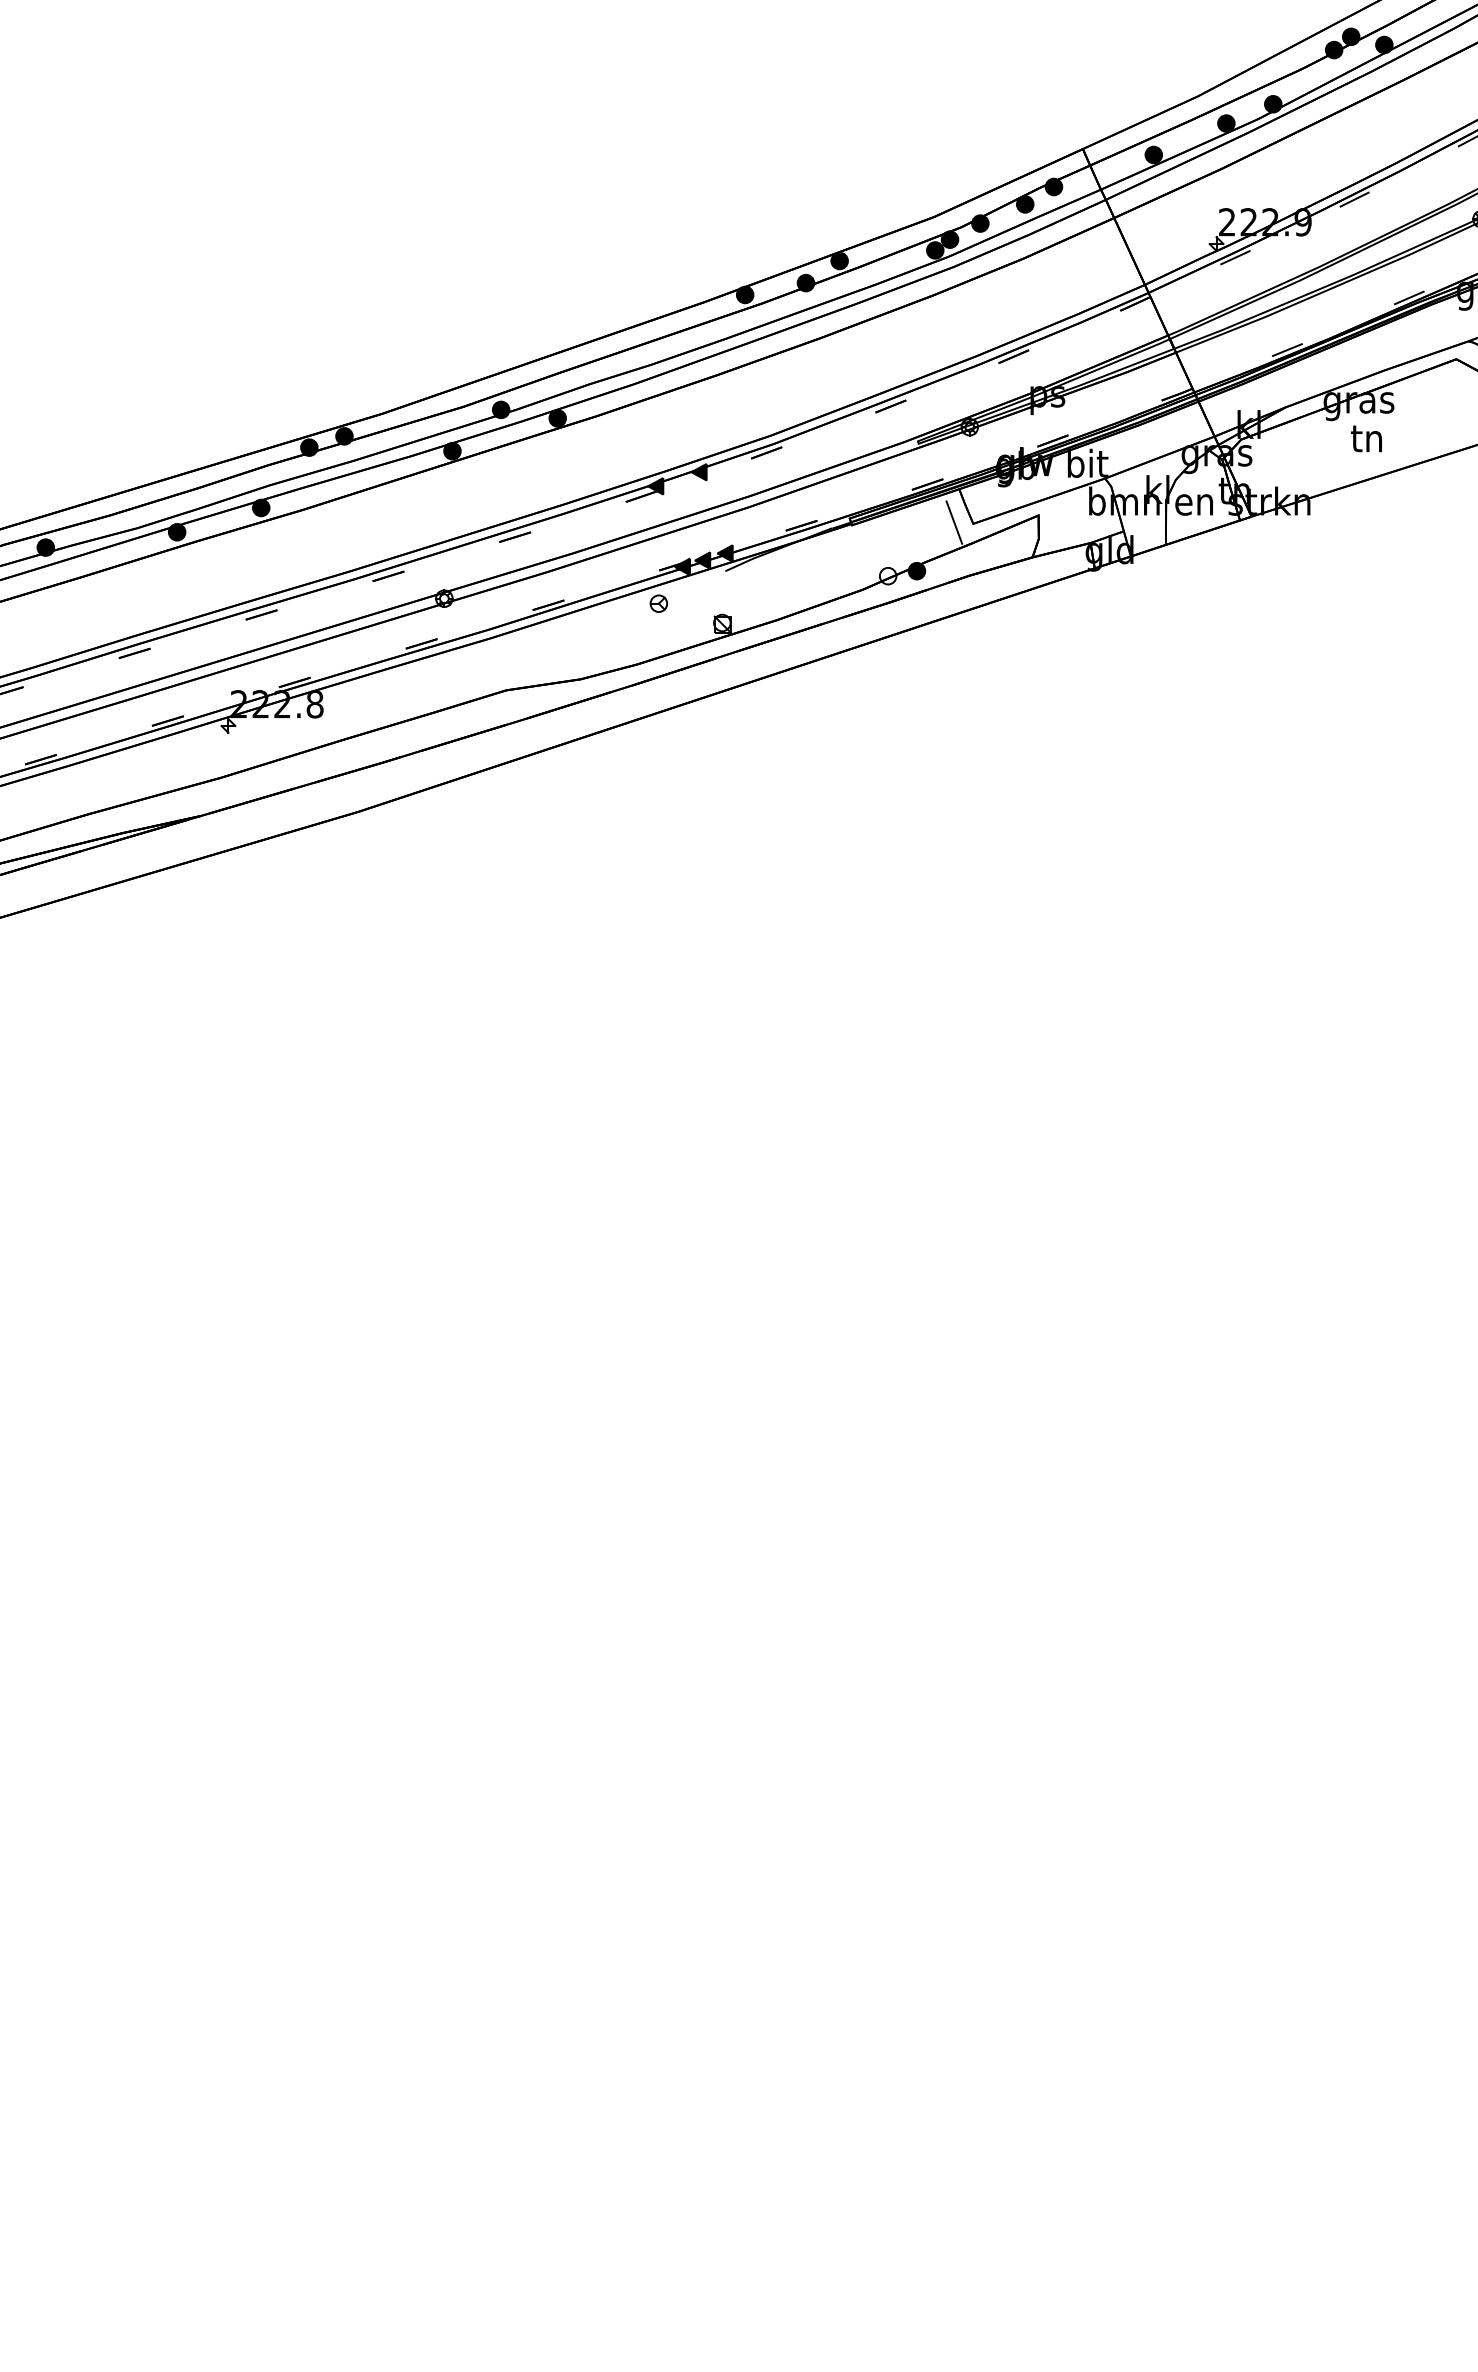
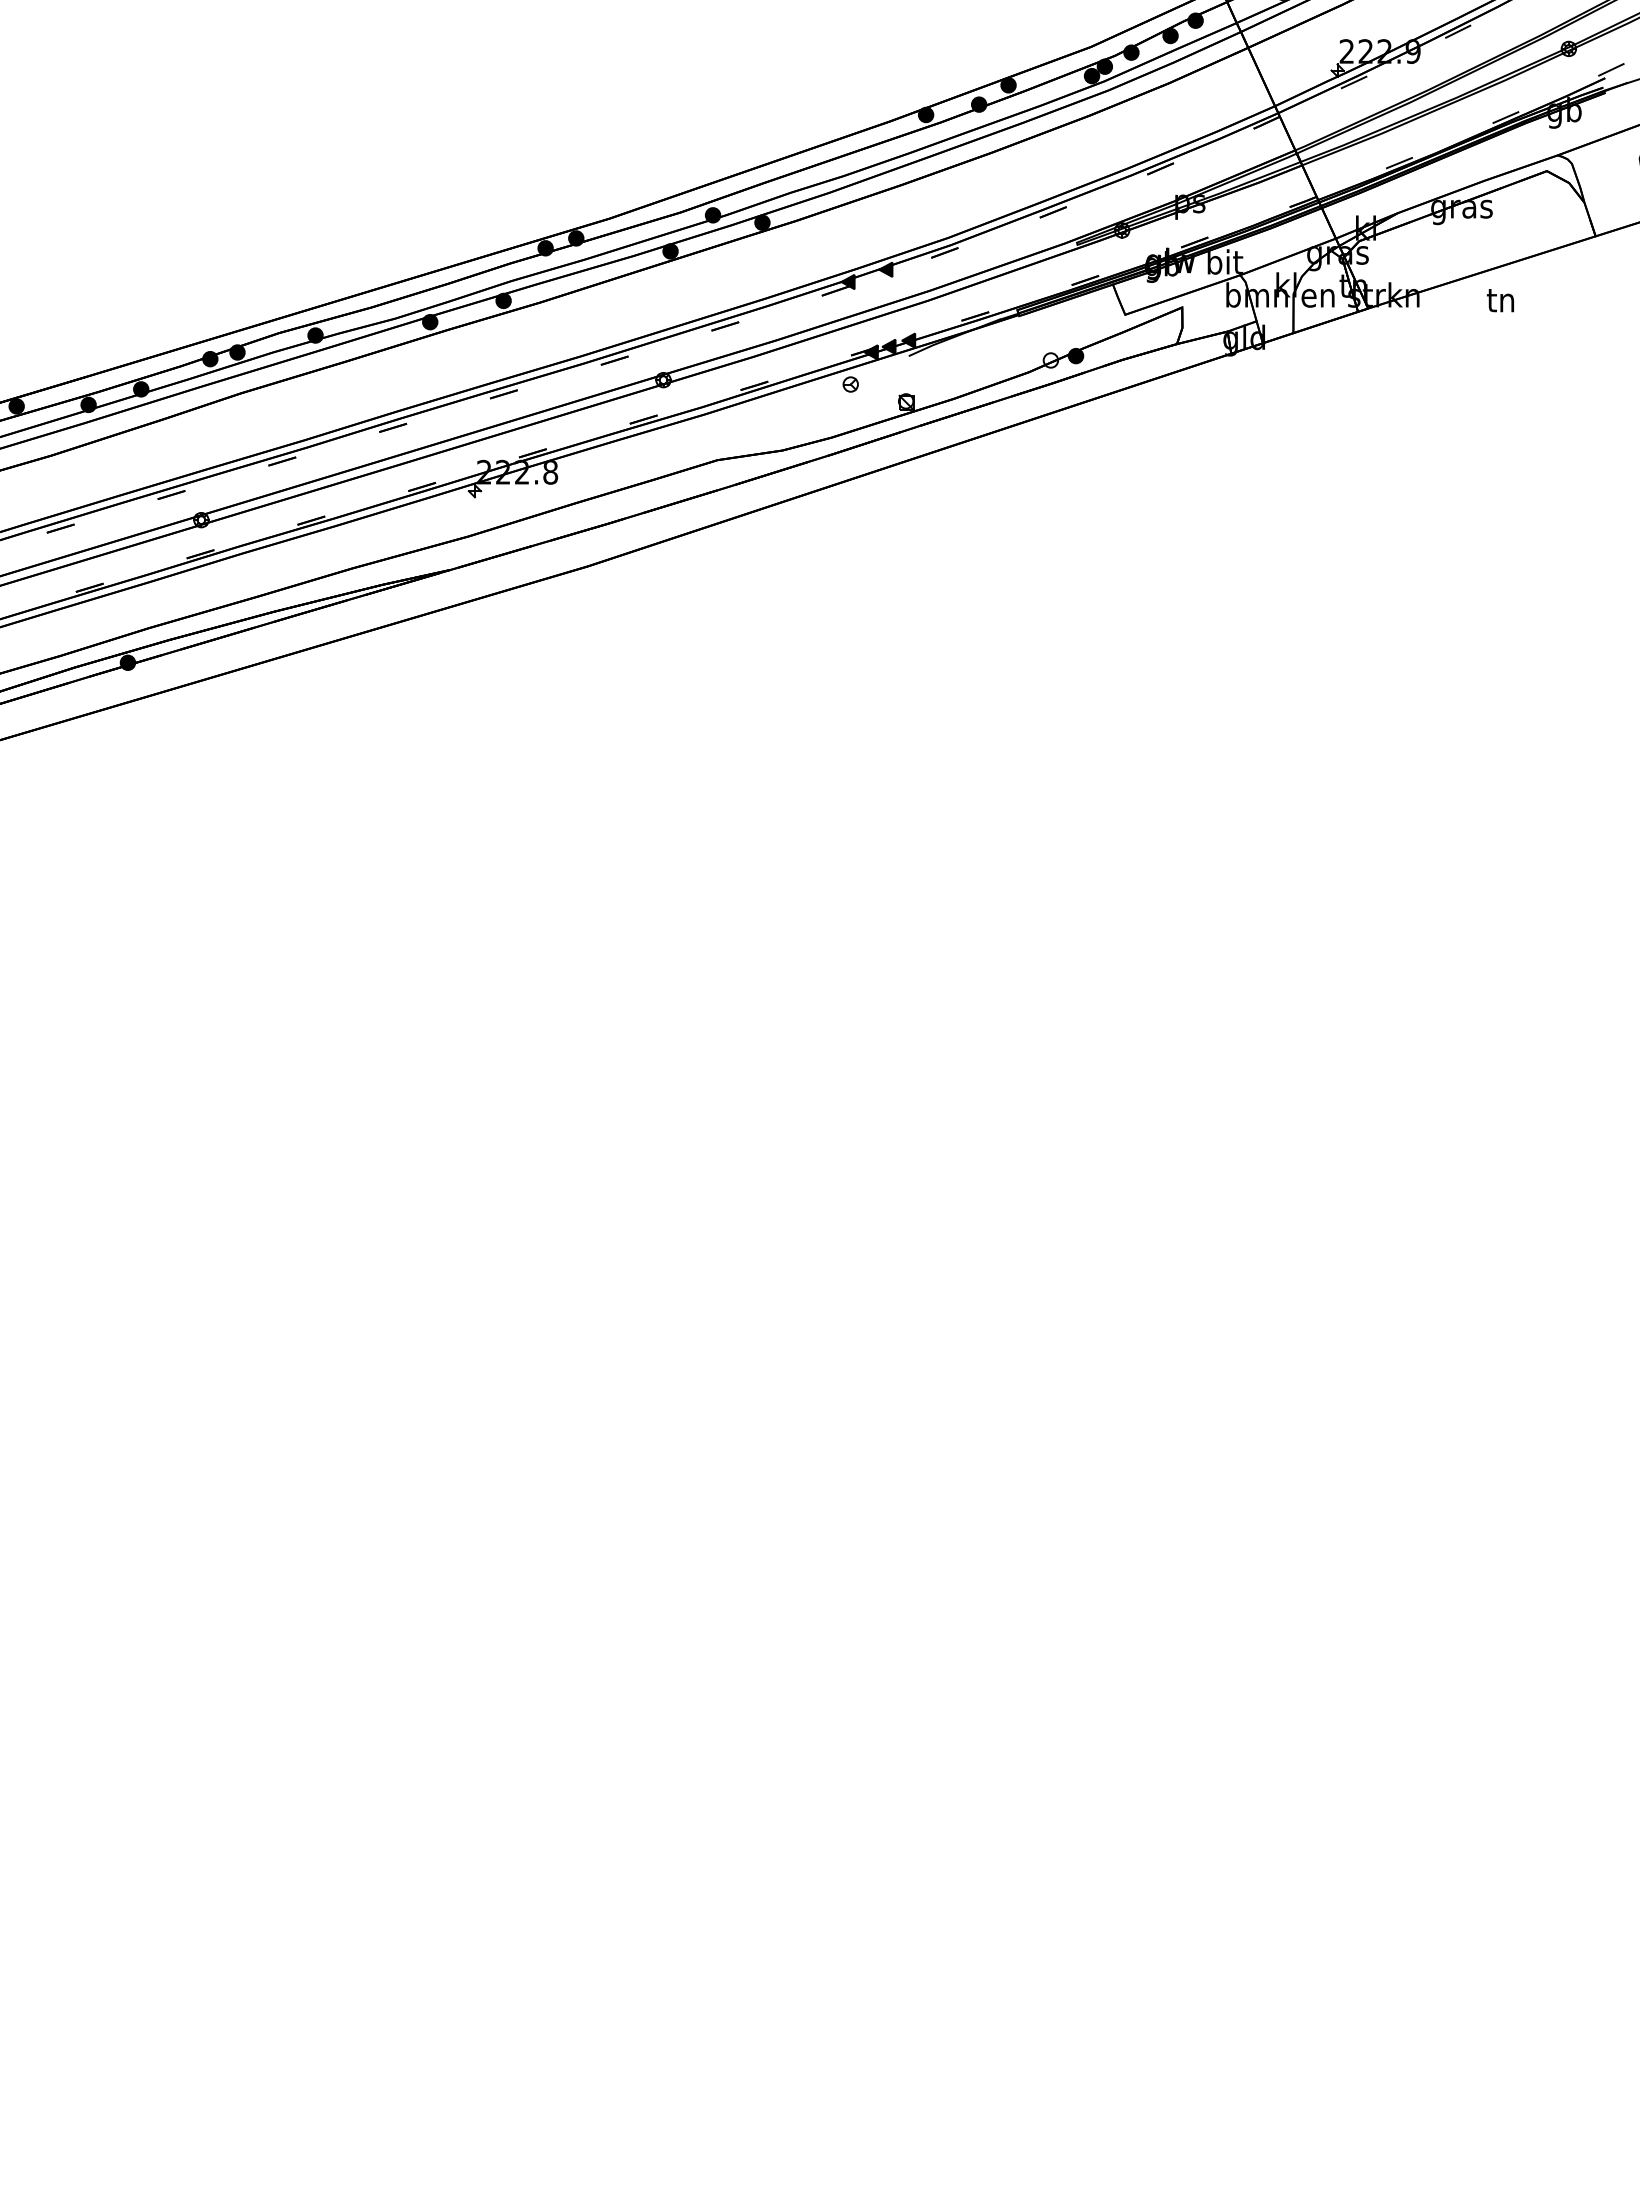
text: (1366, 438) -> (1500, 300), moved
line: (954, 522) -> (1108, 313), removed

